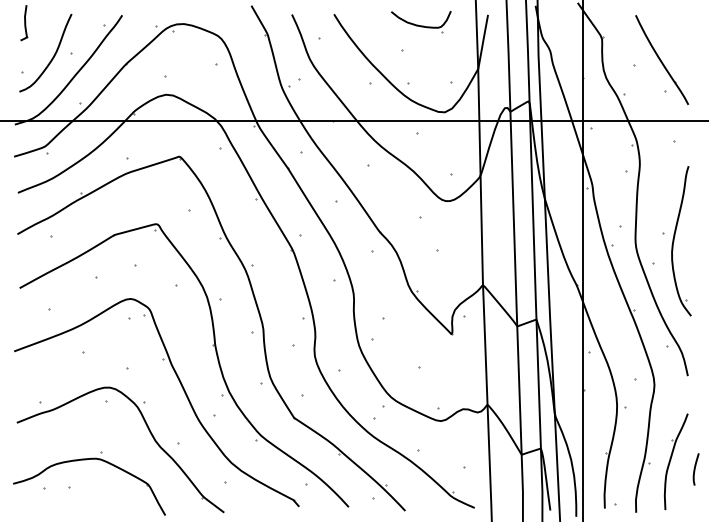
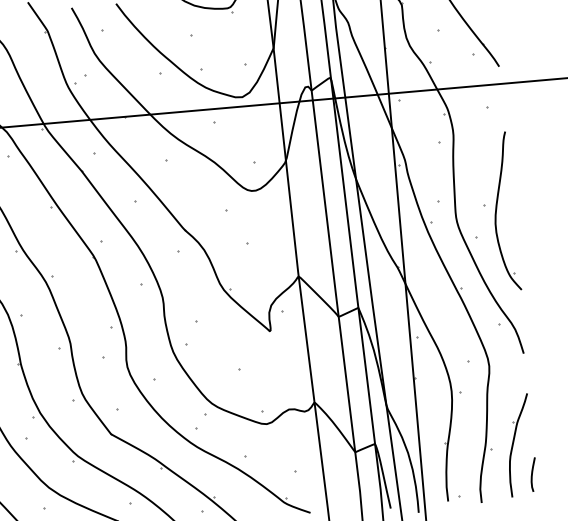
curve: (695, 469) -> (532, 474), moved

